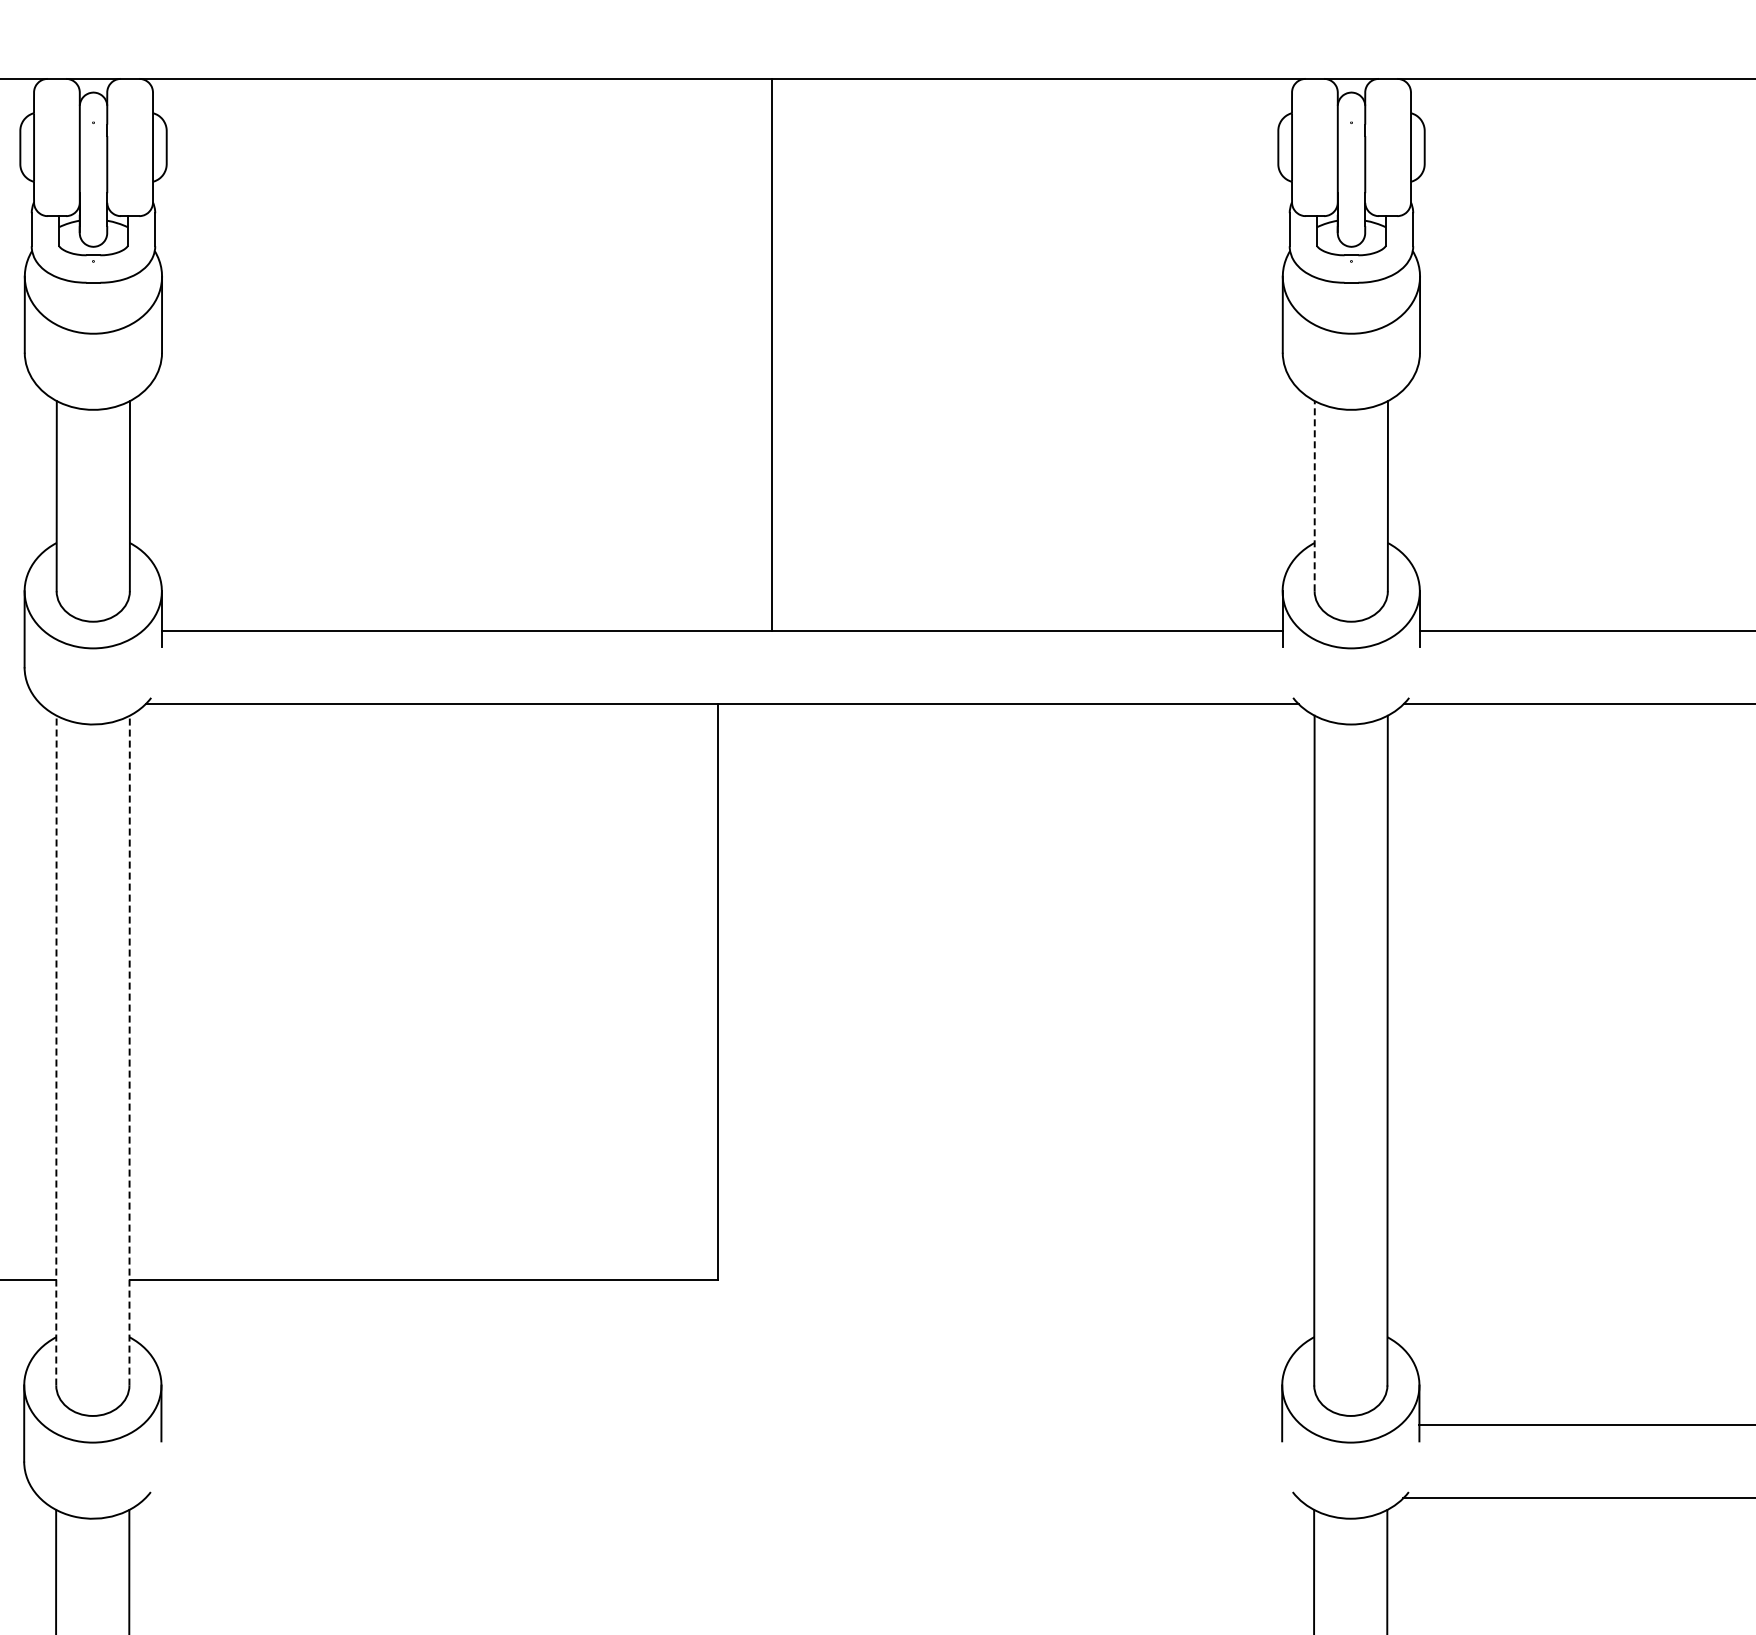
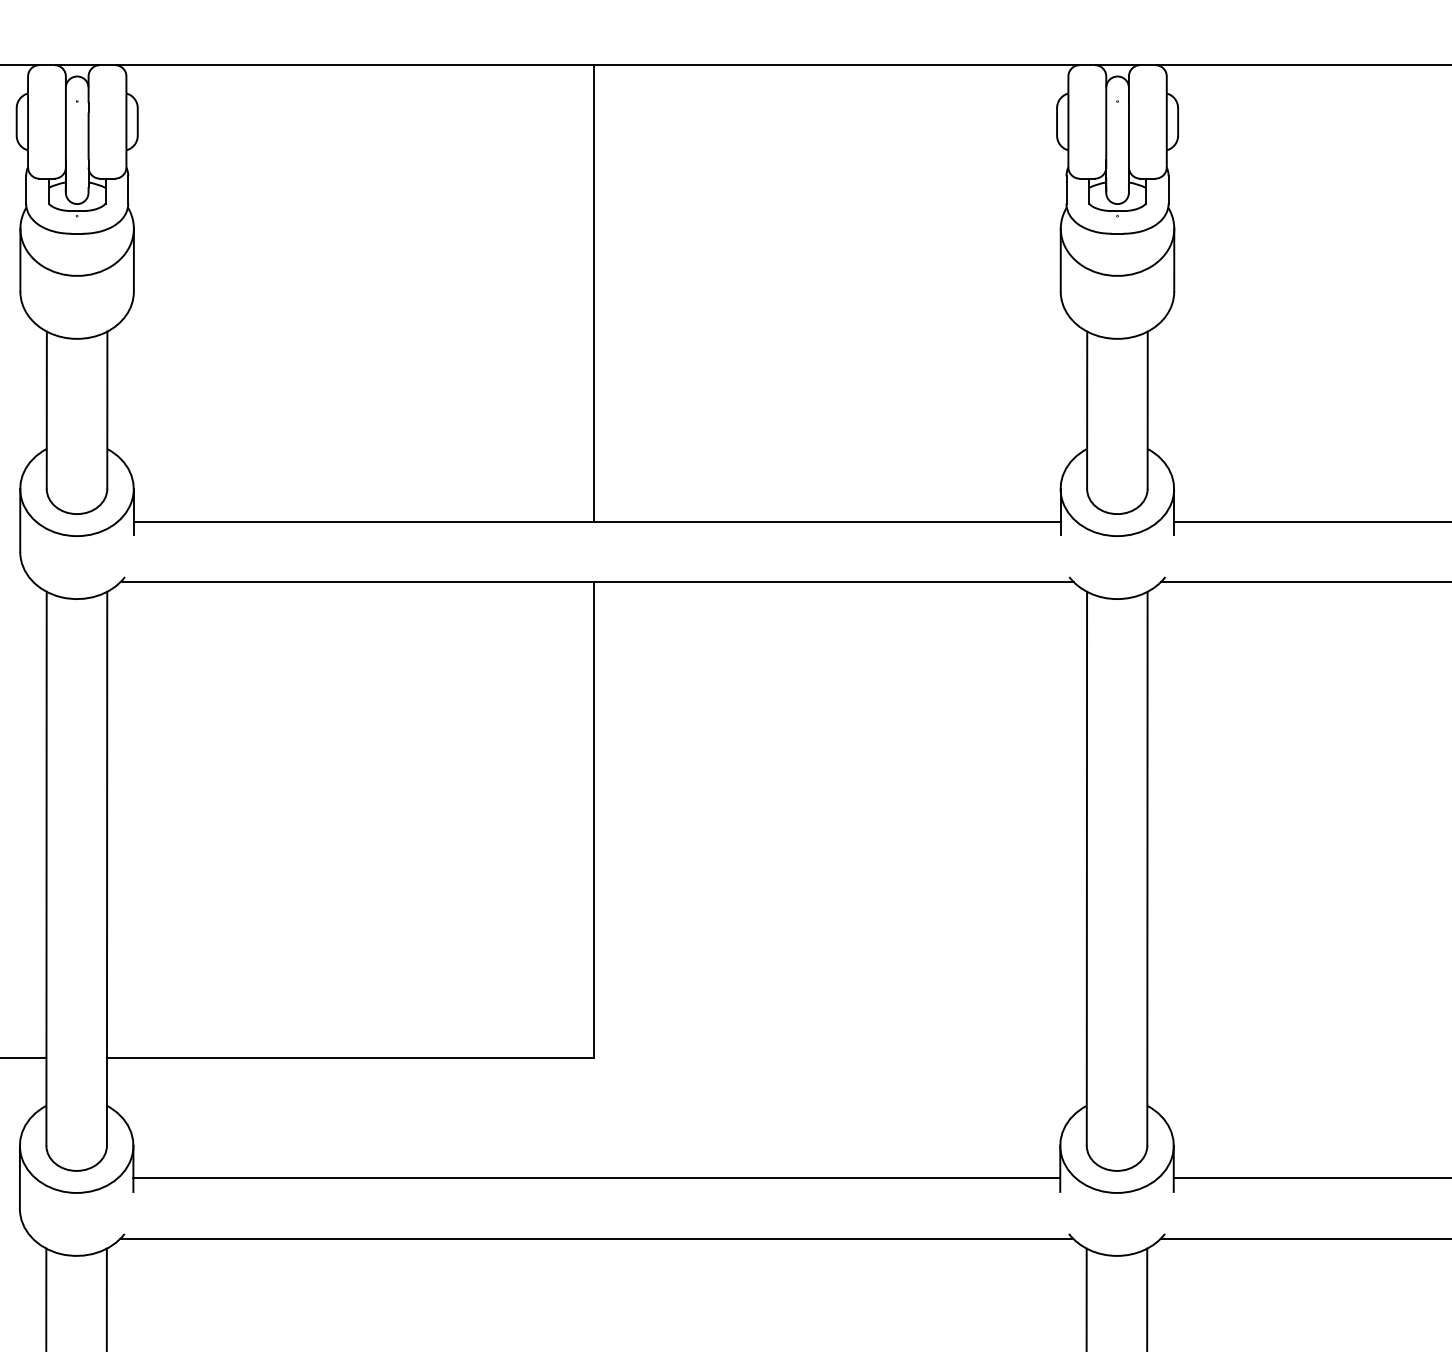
line: (771, 354) -> (593, 293), moved
line: (1314, 495) -> (1086, 409), dashed -> solid
line: (56, 1050) -> (46, 868), dashed -> solid
line: (129, 1050) -> (106, 868), dashed -> solid
line: (721, 1425) -> (596, 1178), added
line: (721, 1498) -> (596, 1239), added

